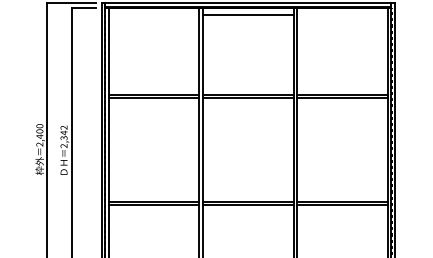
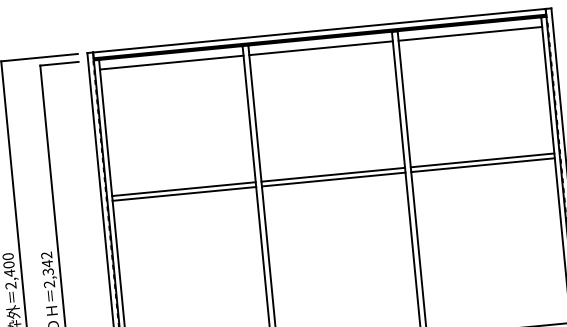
line: (153, 14) -> (170, 62), added
line: (342, 14) -> (469, 33), added

